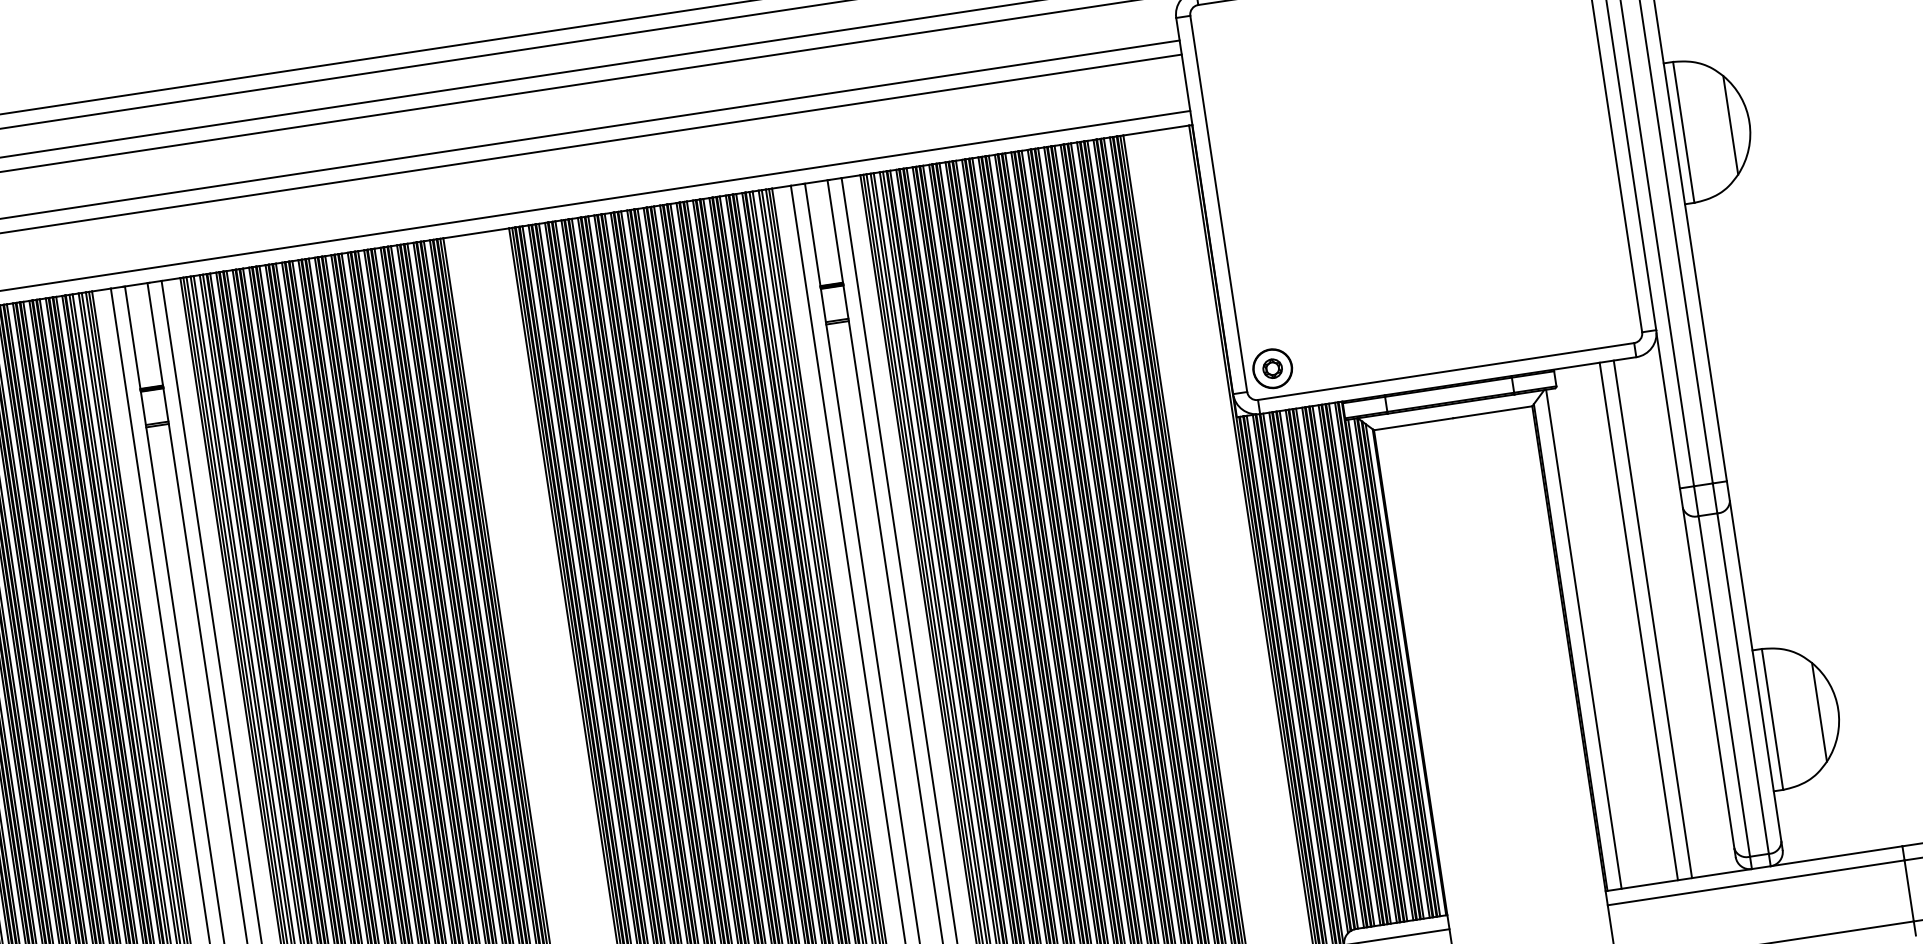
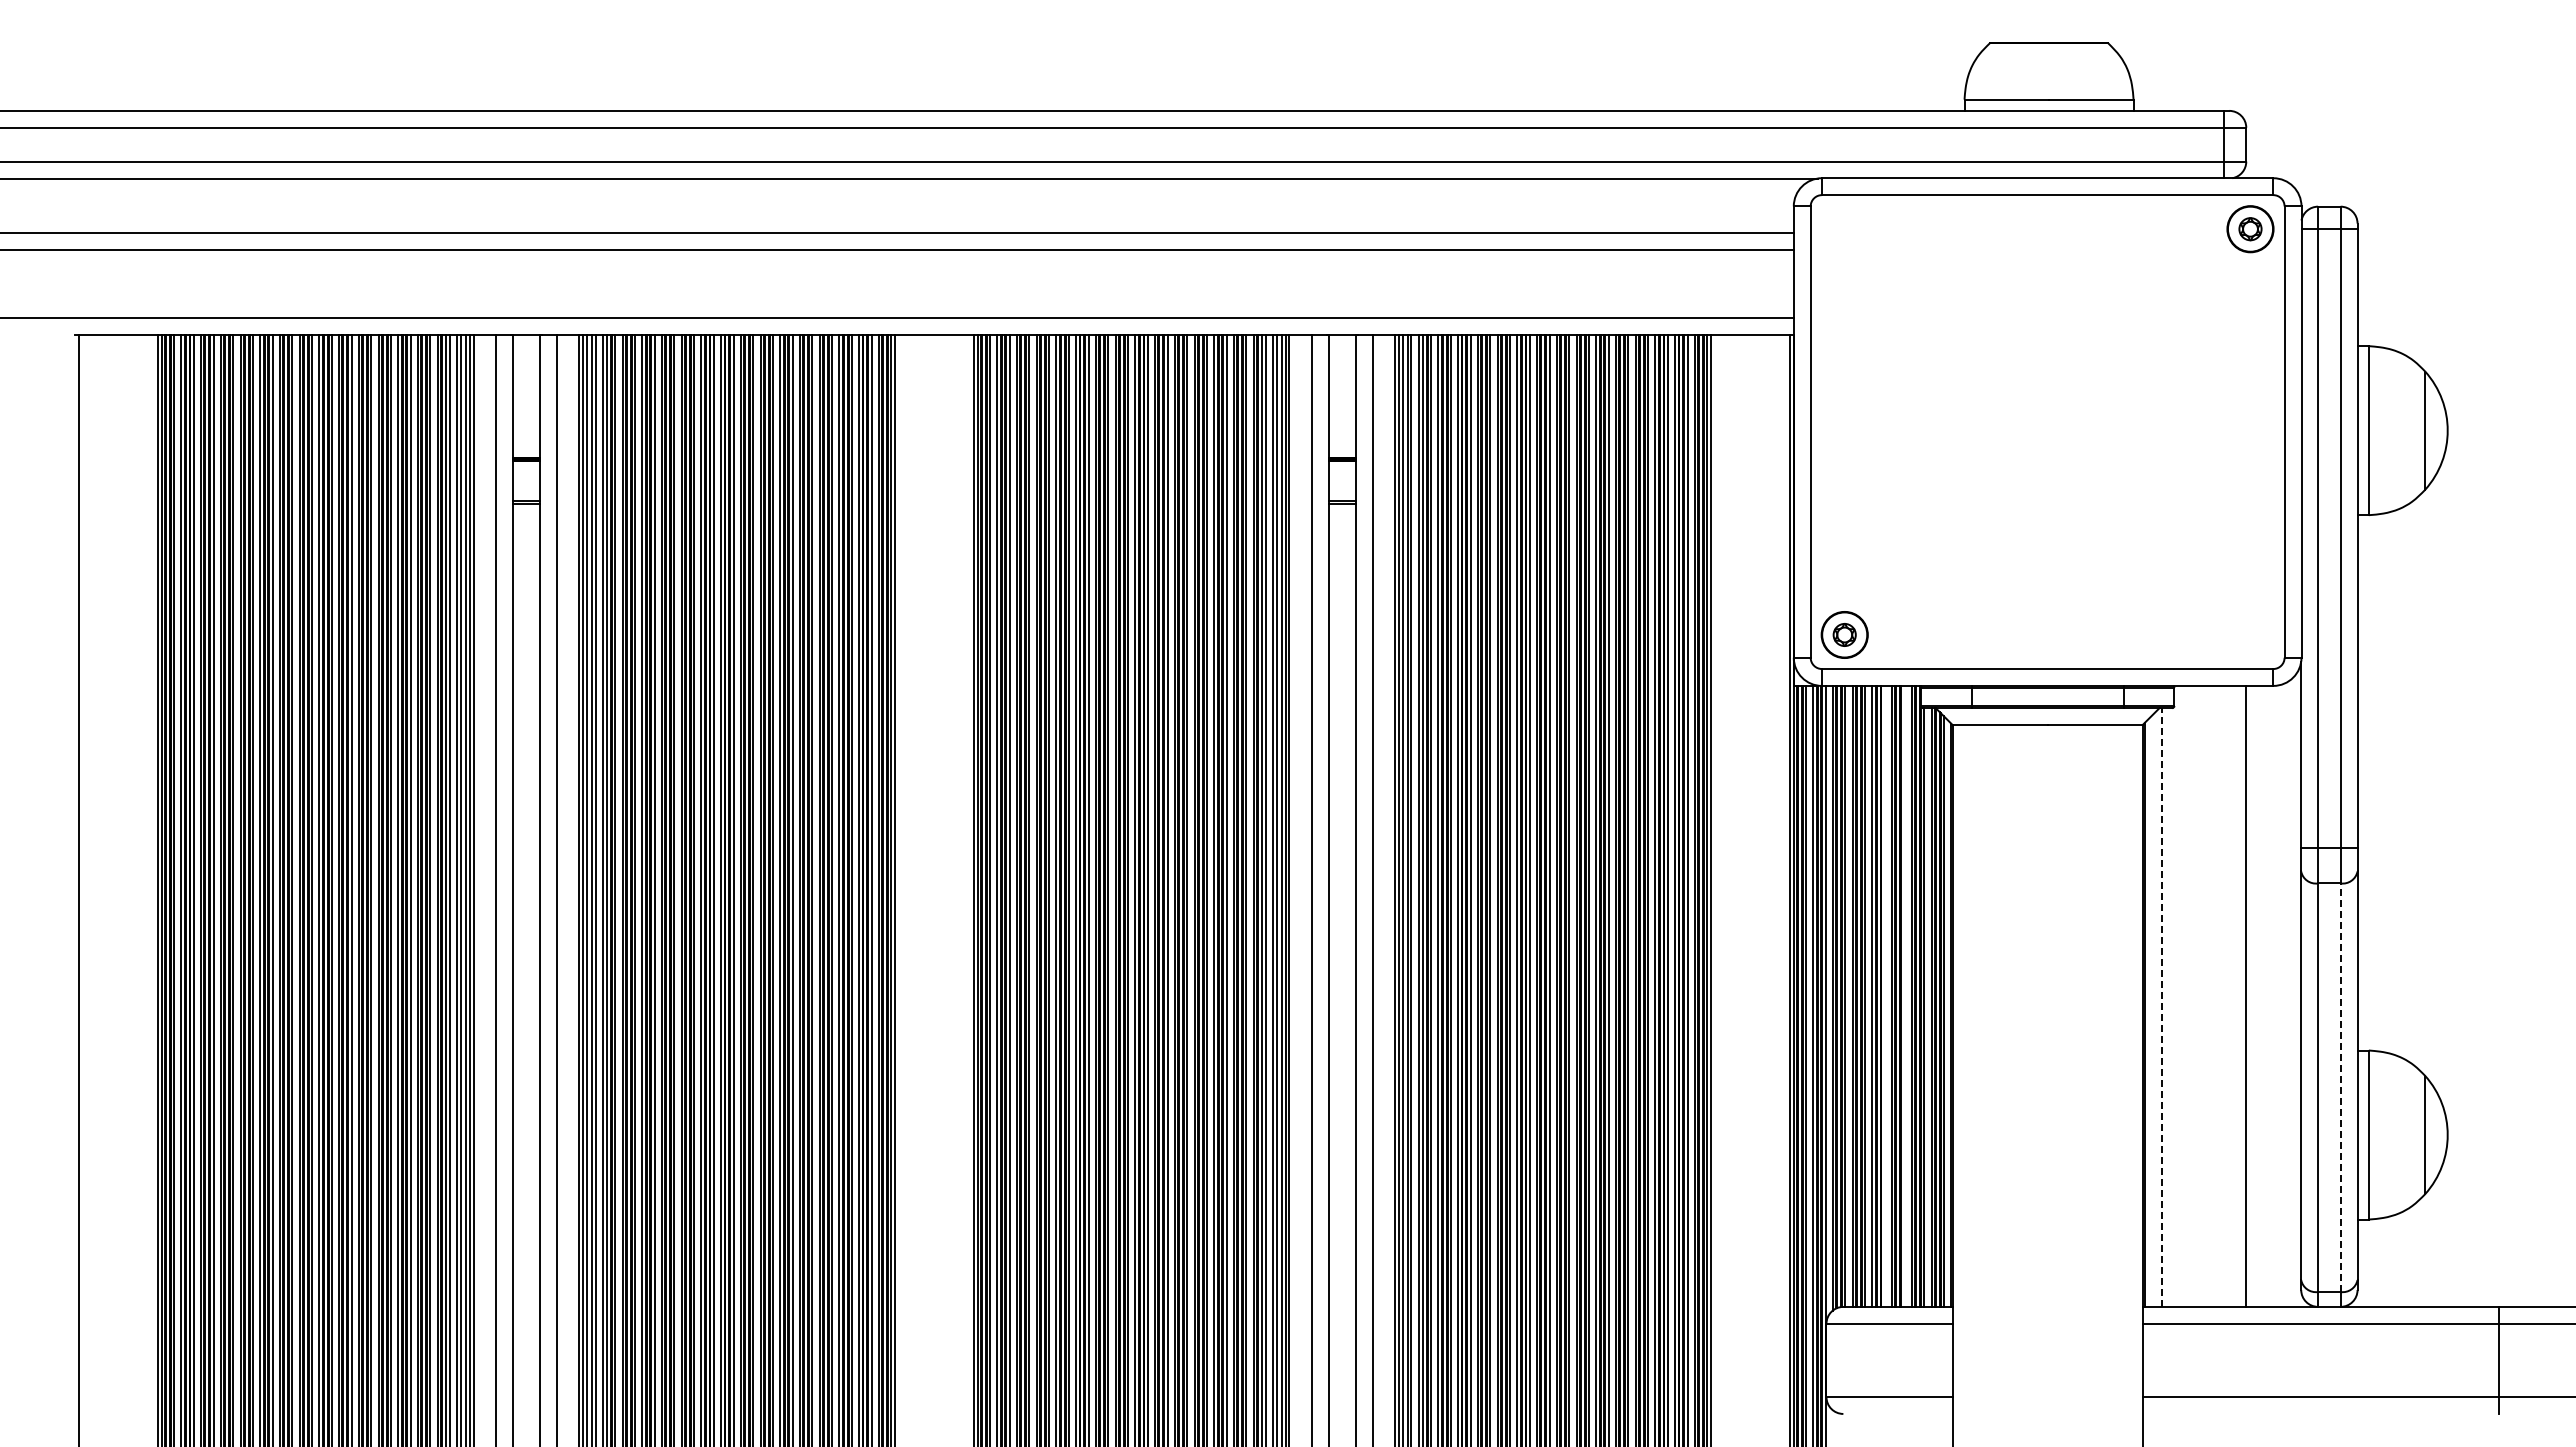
line: (1638, 620) -> (2229, 995), removed
line: (1583, 639) -> (2161, 1007), solid -> dashed
line: (1367, 661) -> (1904, 995), removed
line: (1351, 664) -> (1884, 995), removed
line: (1742, 683) -> (2340, 1087), solid -> dashed

